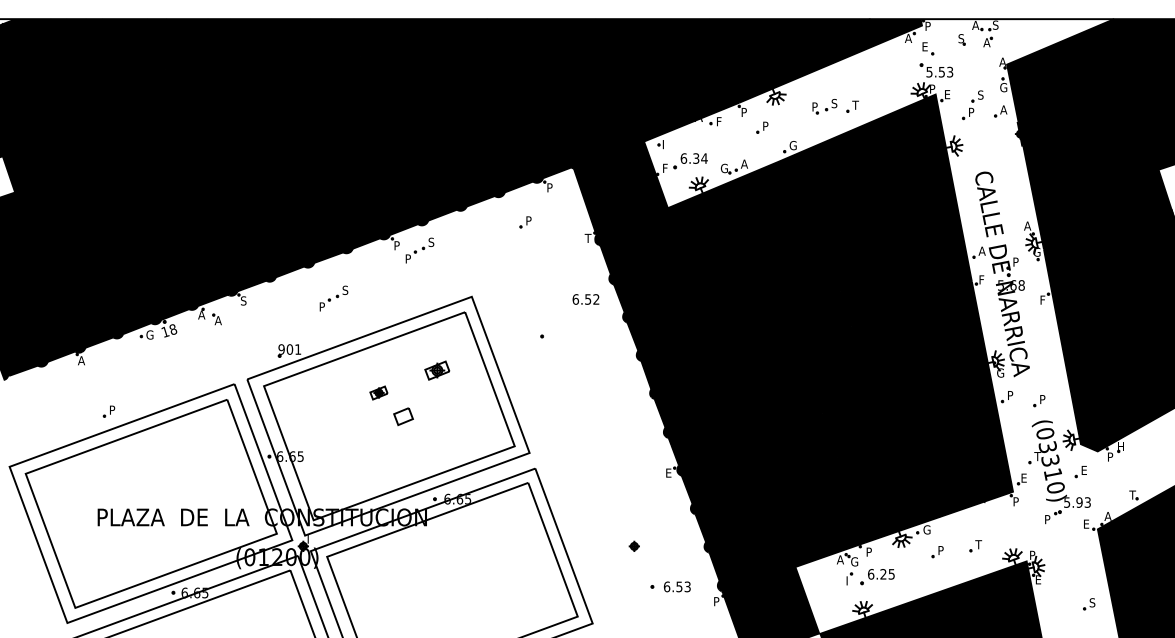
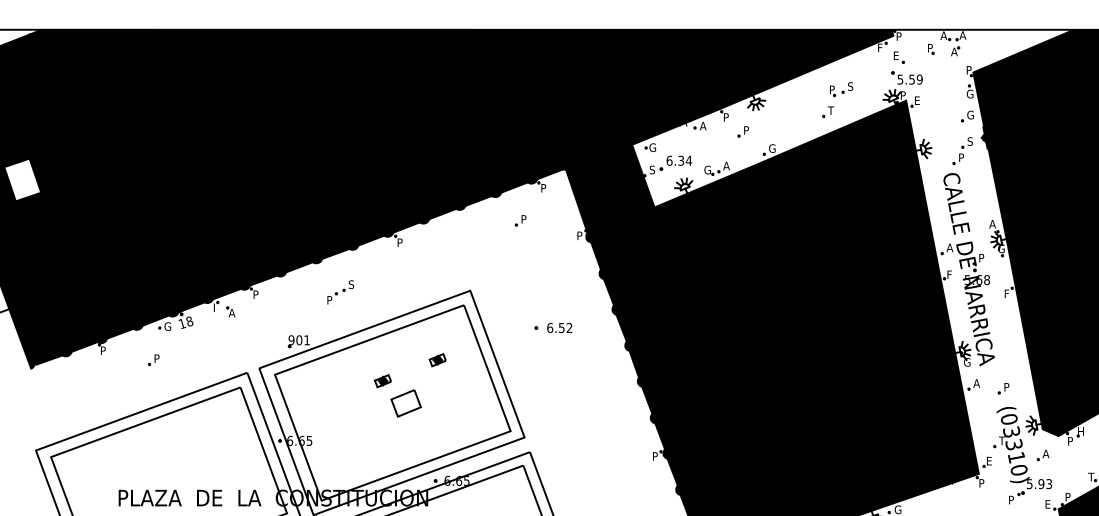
text: (995, 24) -> (962, 34), S -> A
text: (908, 38) -> (880, 47), A -> F
text: (961, 38) -> (930, 47), S -> P
text: (1002, 61) -> (969, 69), A -> P
text: (950, 72) -> (920, 79), 5.53 -> 5.59
part: (972, 105) -> (962, 151), moved
part: (824, 106) -> (841, 89), moved
text: (1003, 109) -> (969, 114), A -> G
text: (719, 121) -> (703, 125), F -> A
text: (665, 144) -> (652, 147), I -> G
text: (665, 167) -> (652, 169), F -> S
text: (587, 237) -> (579, 234), T -> P
part: (419, 250) -> (421, 247), removed
text: (585, 299) -> (559, 328), moved
text: (243, 300) -> (255, 294), S -> P
text: (201, 314) -> (216, 307), A -> I
text: (81, 360) -> (103, 350), A -> P
part: (436, 370) -> (437, 359), size x0.71
text: (1010, 395) -> (976, 383), P -> A
part: (108, 411) -> (153, 359), moved
part: (403, 416) -> (406, 403), size x1.67
text: (1083, 470) -> (1045, 453), E -> A
text: (669, 472) -> (656, 455), E -> P
text: (1107, 516) -> (1067, 497), A -> P

